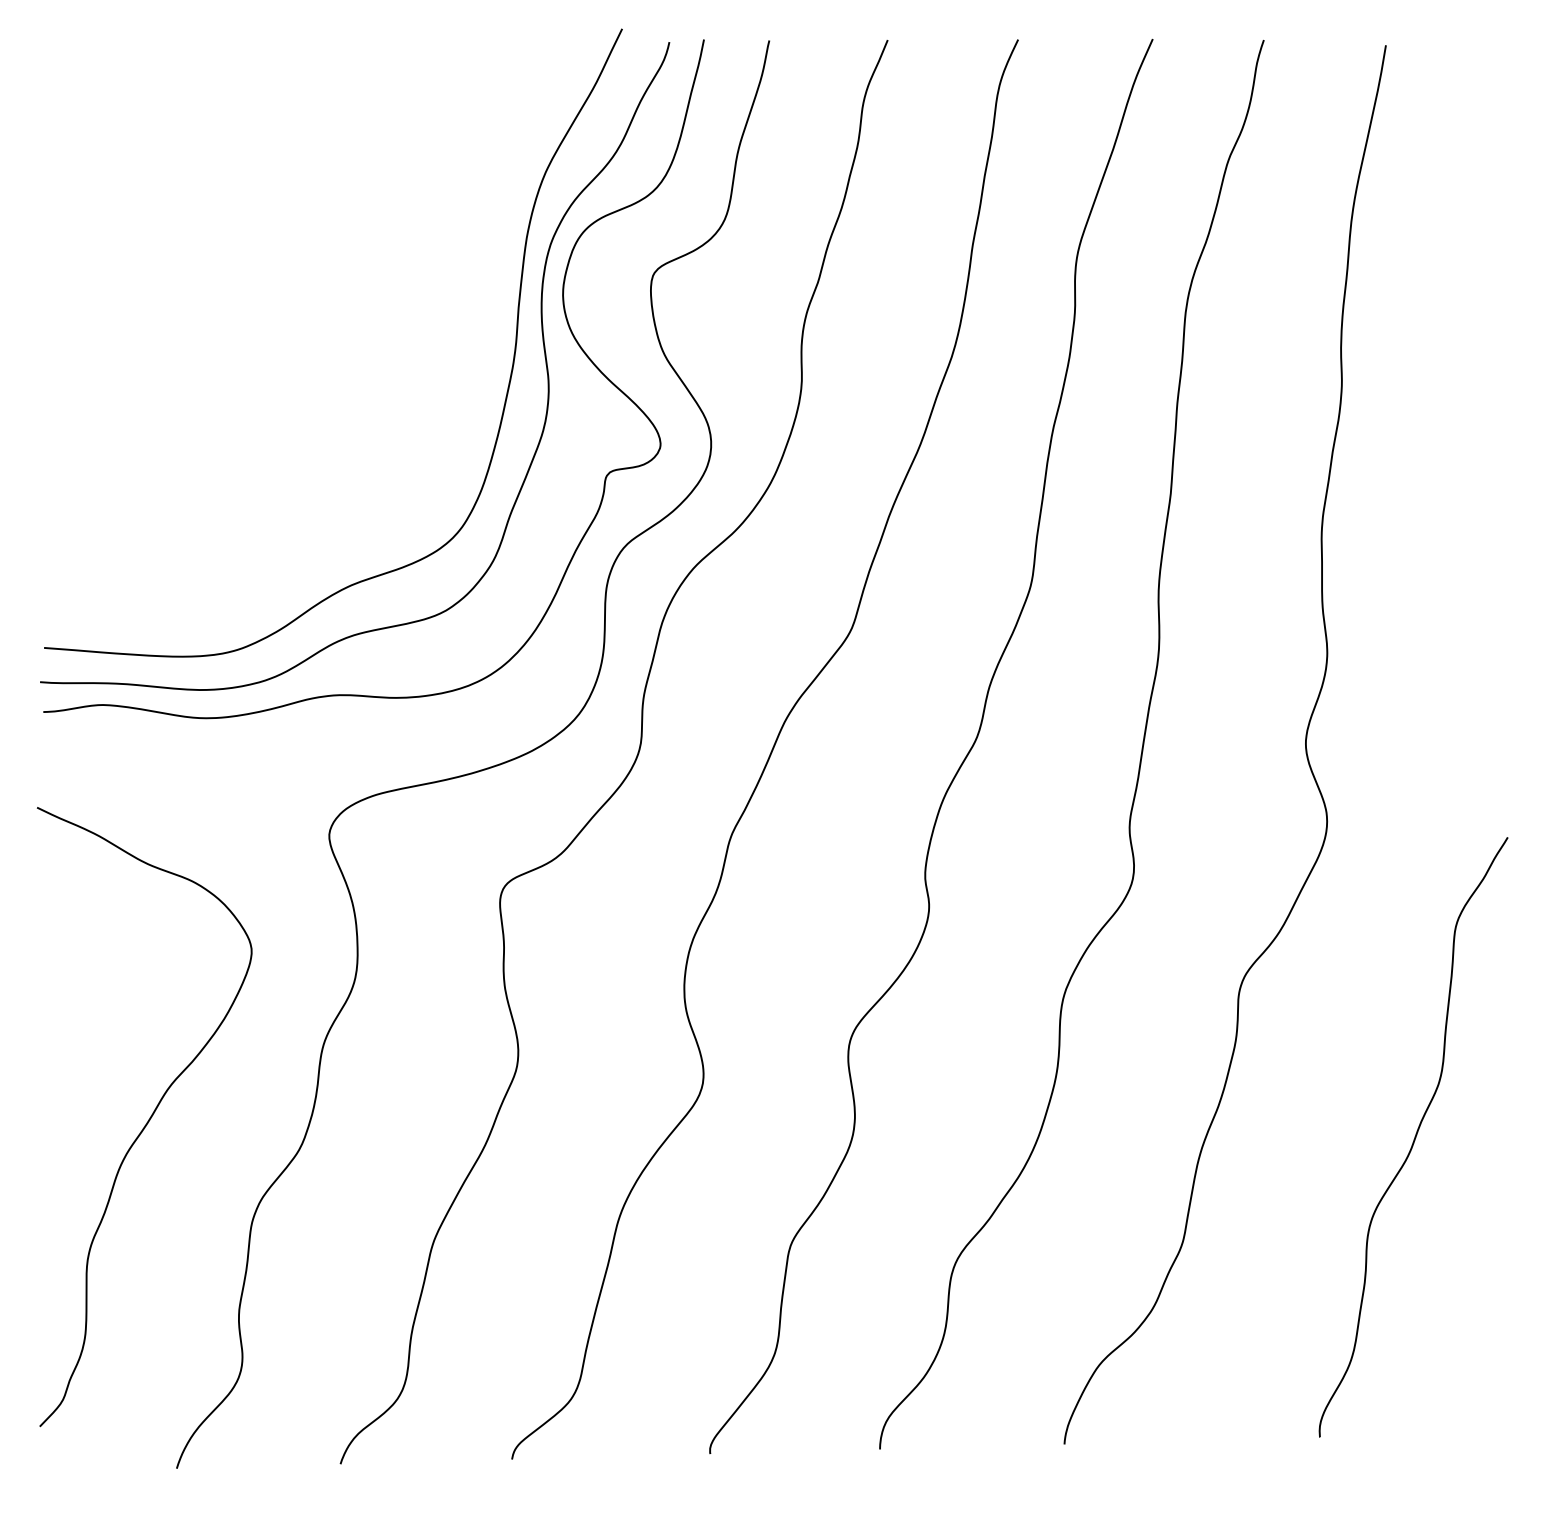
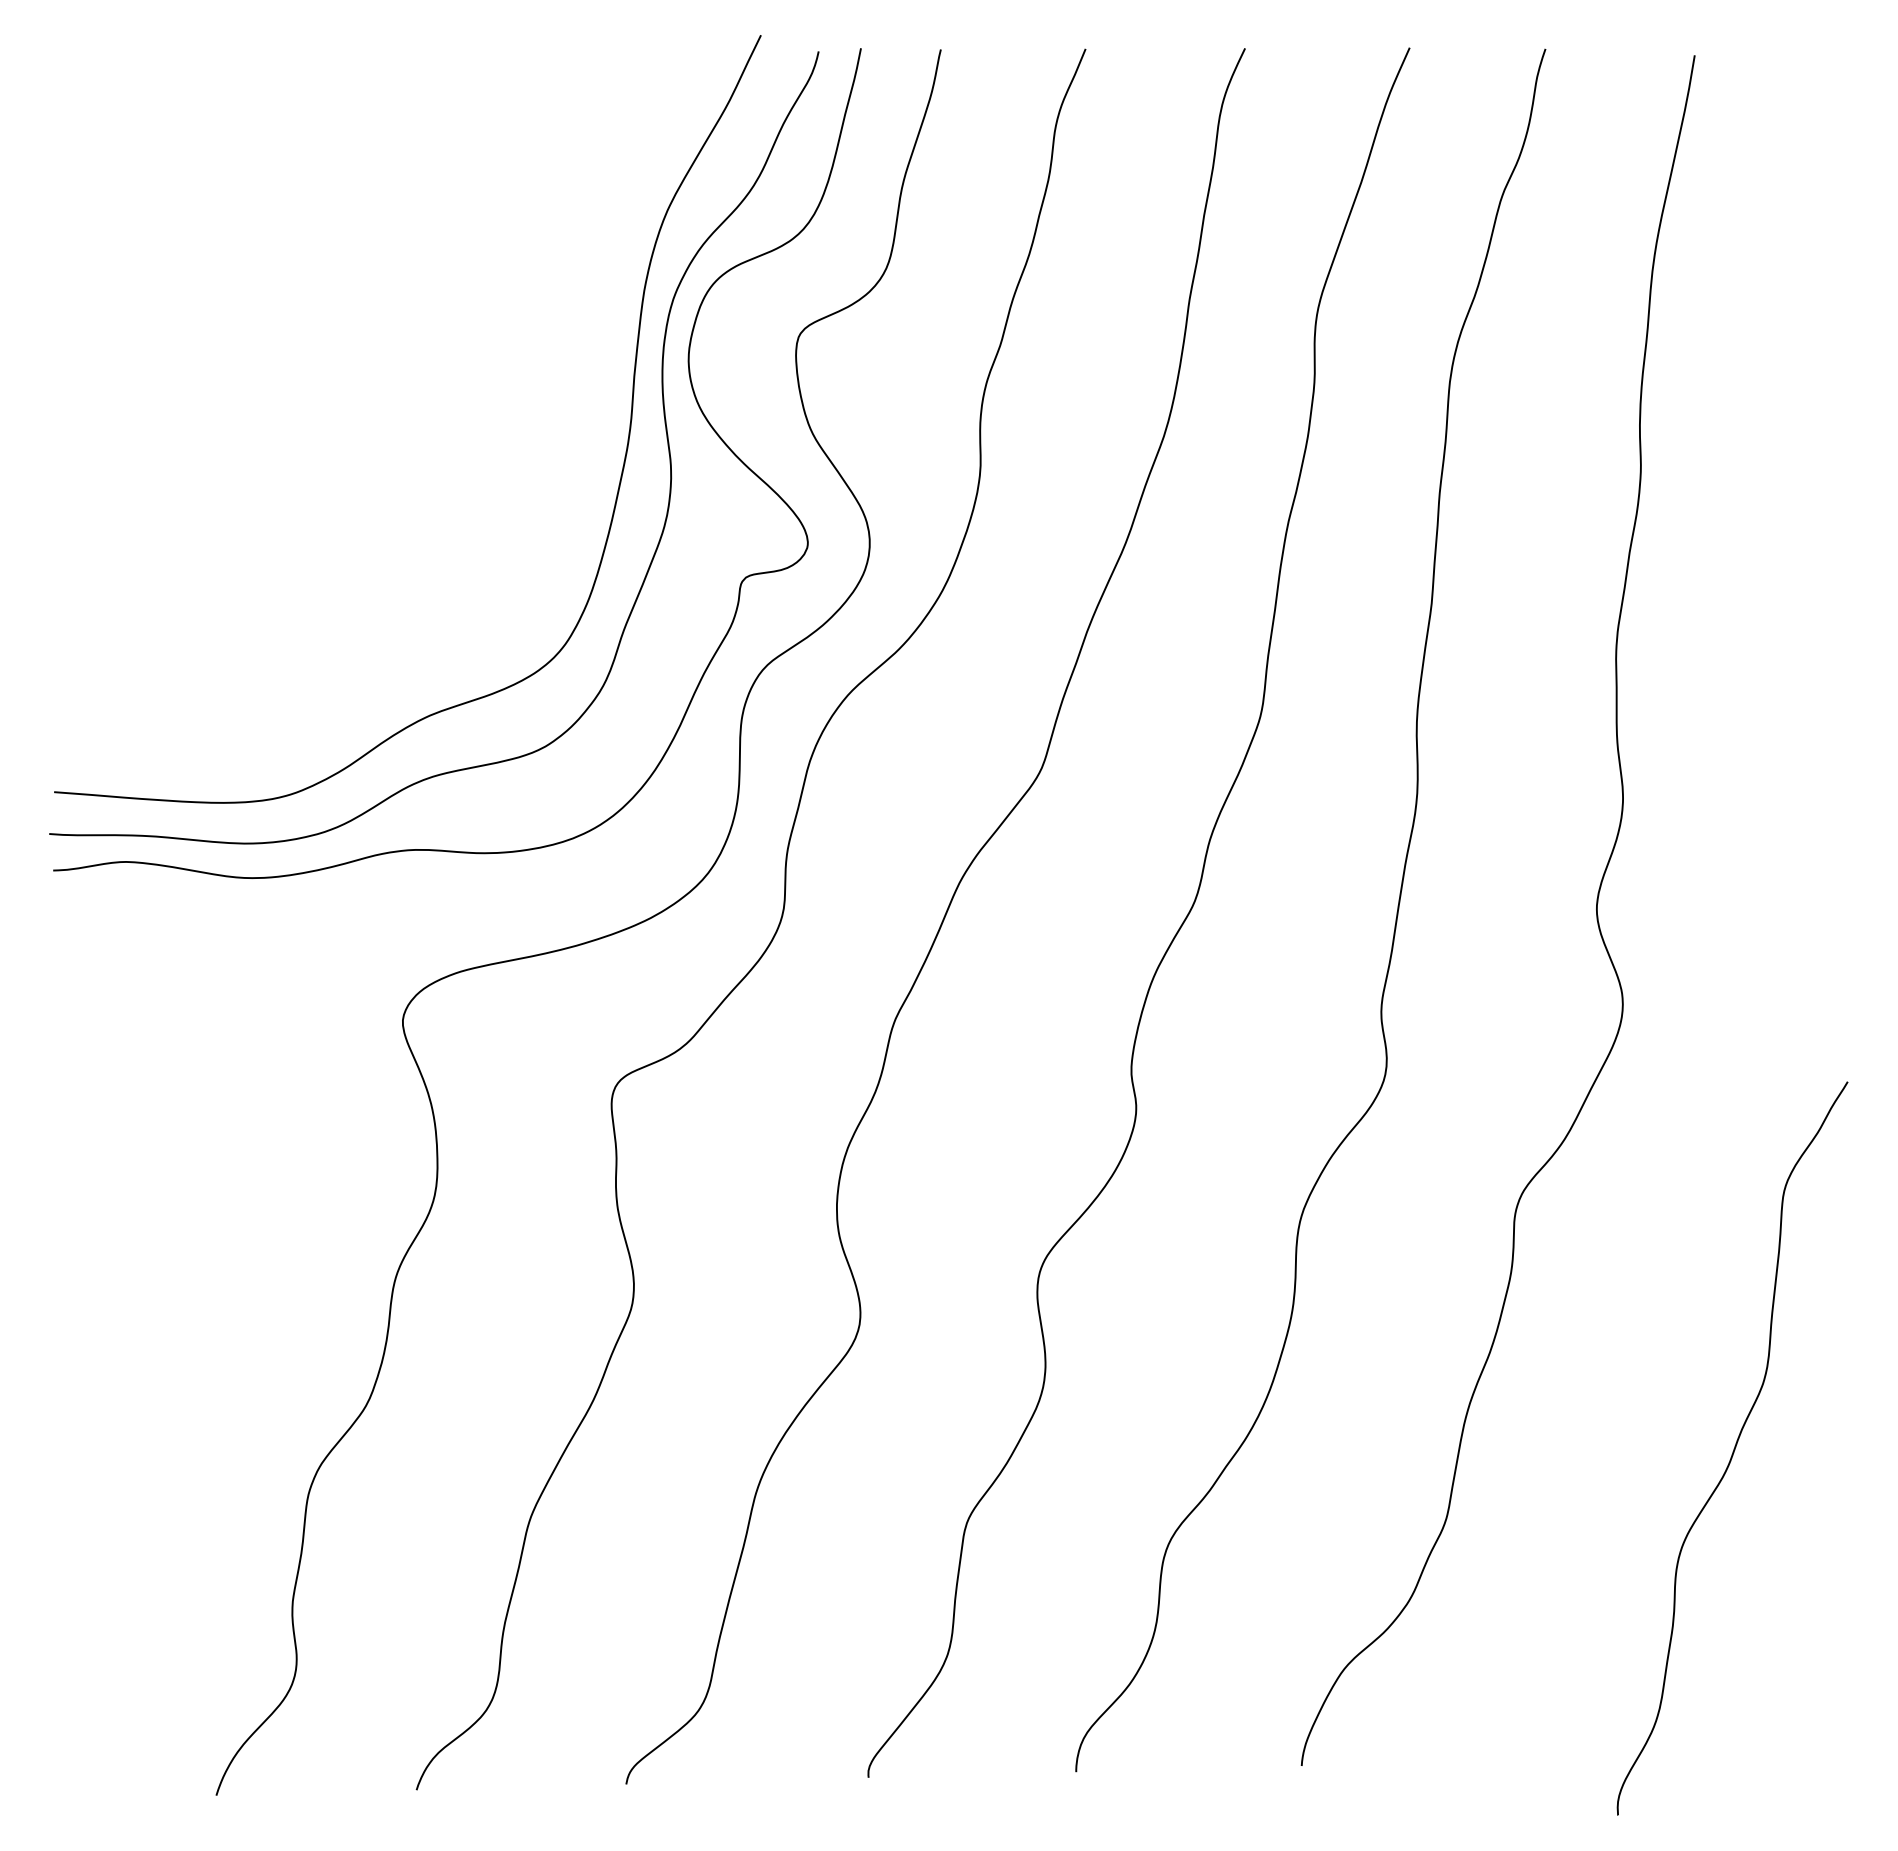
curve: (149, 1118) -> (182, 1367), removed
curve: (1414, 1137) -> (1733, 1448), moved

